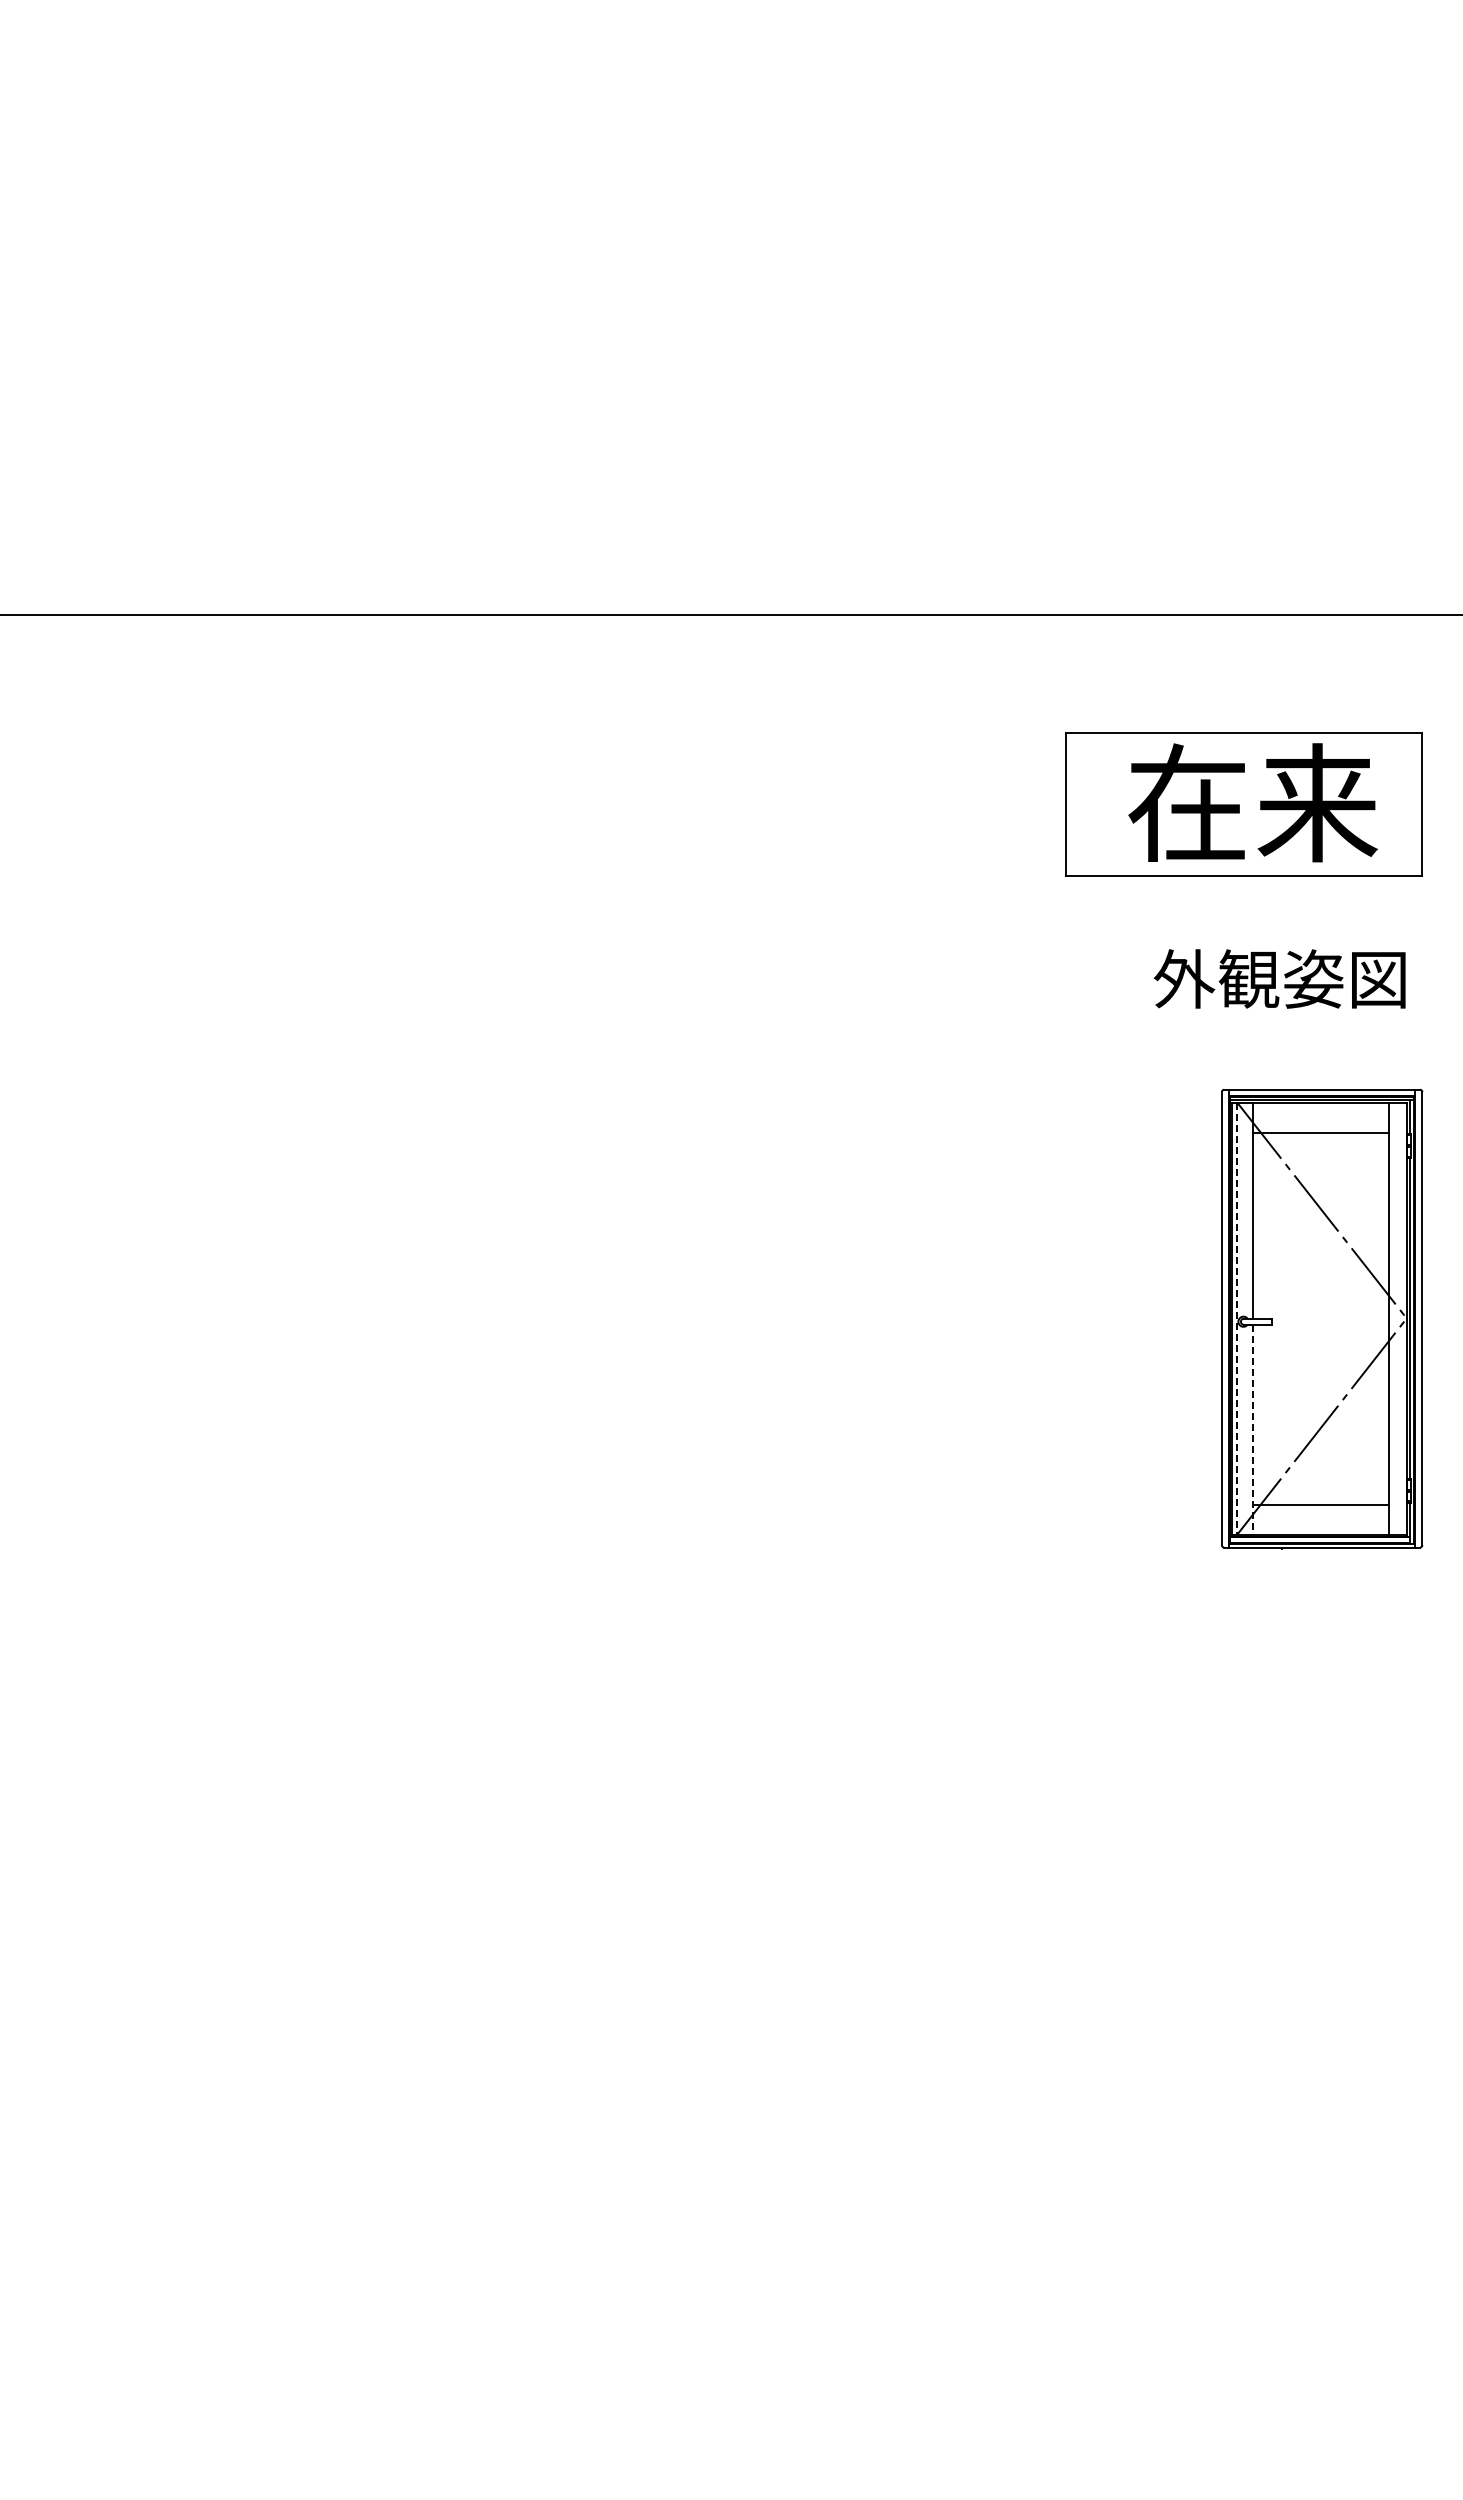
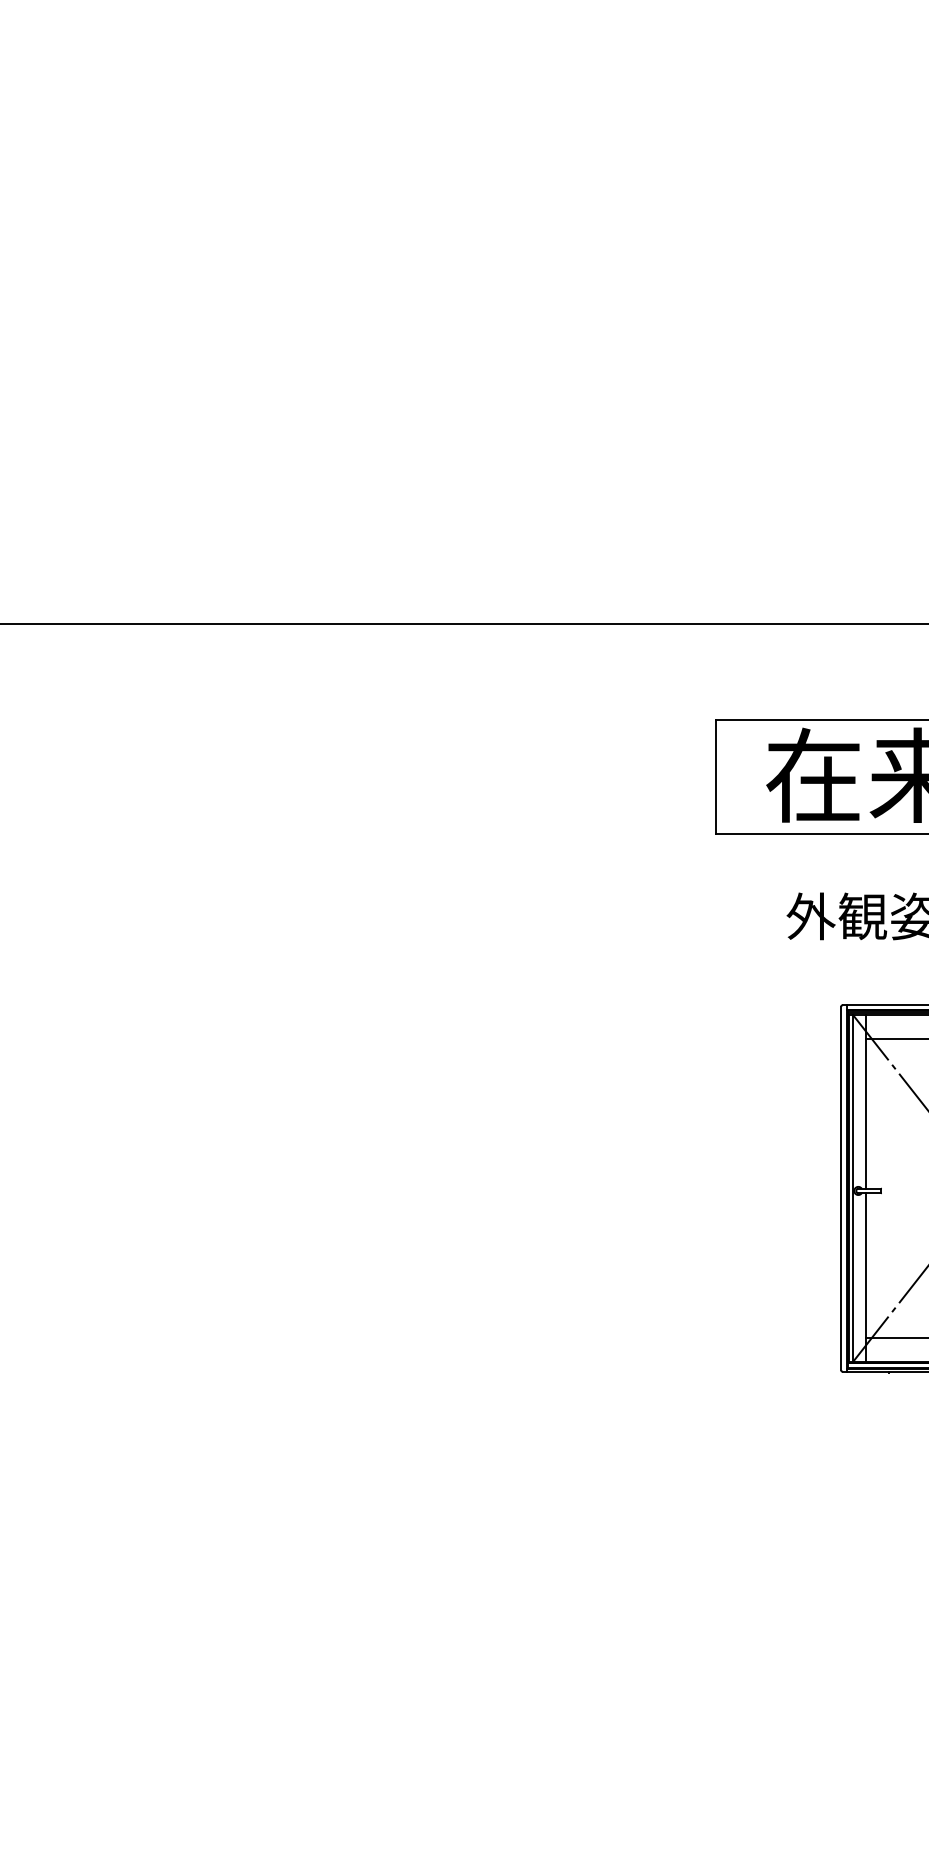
line: (1237, 1319) -> (853, 1189), dashed -> solid
line: (1253, 1430) -> (866, 1278), dashed -> solid

